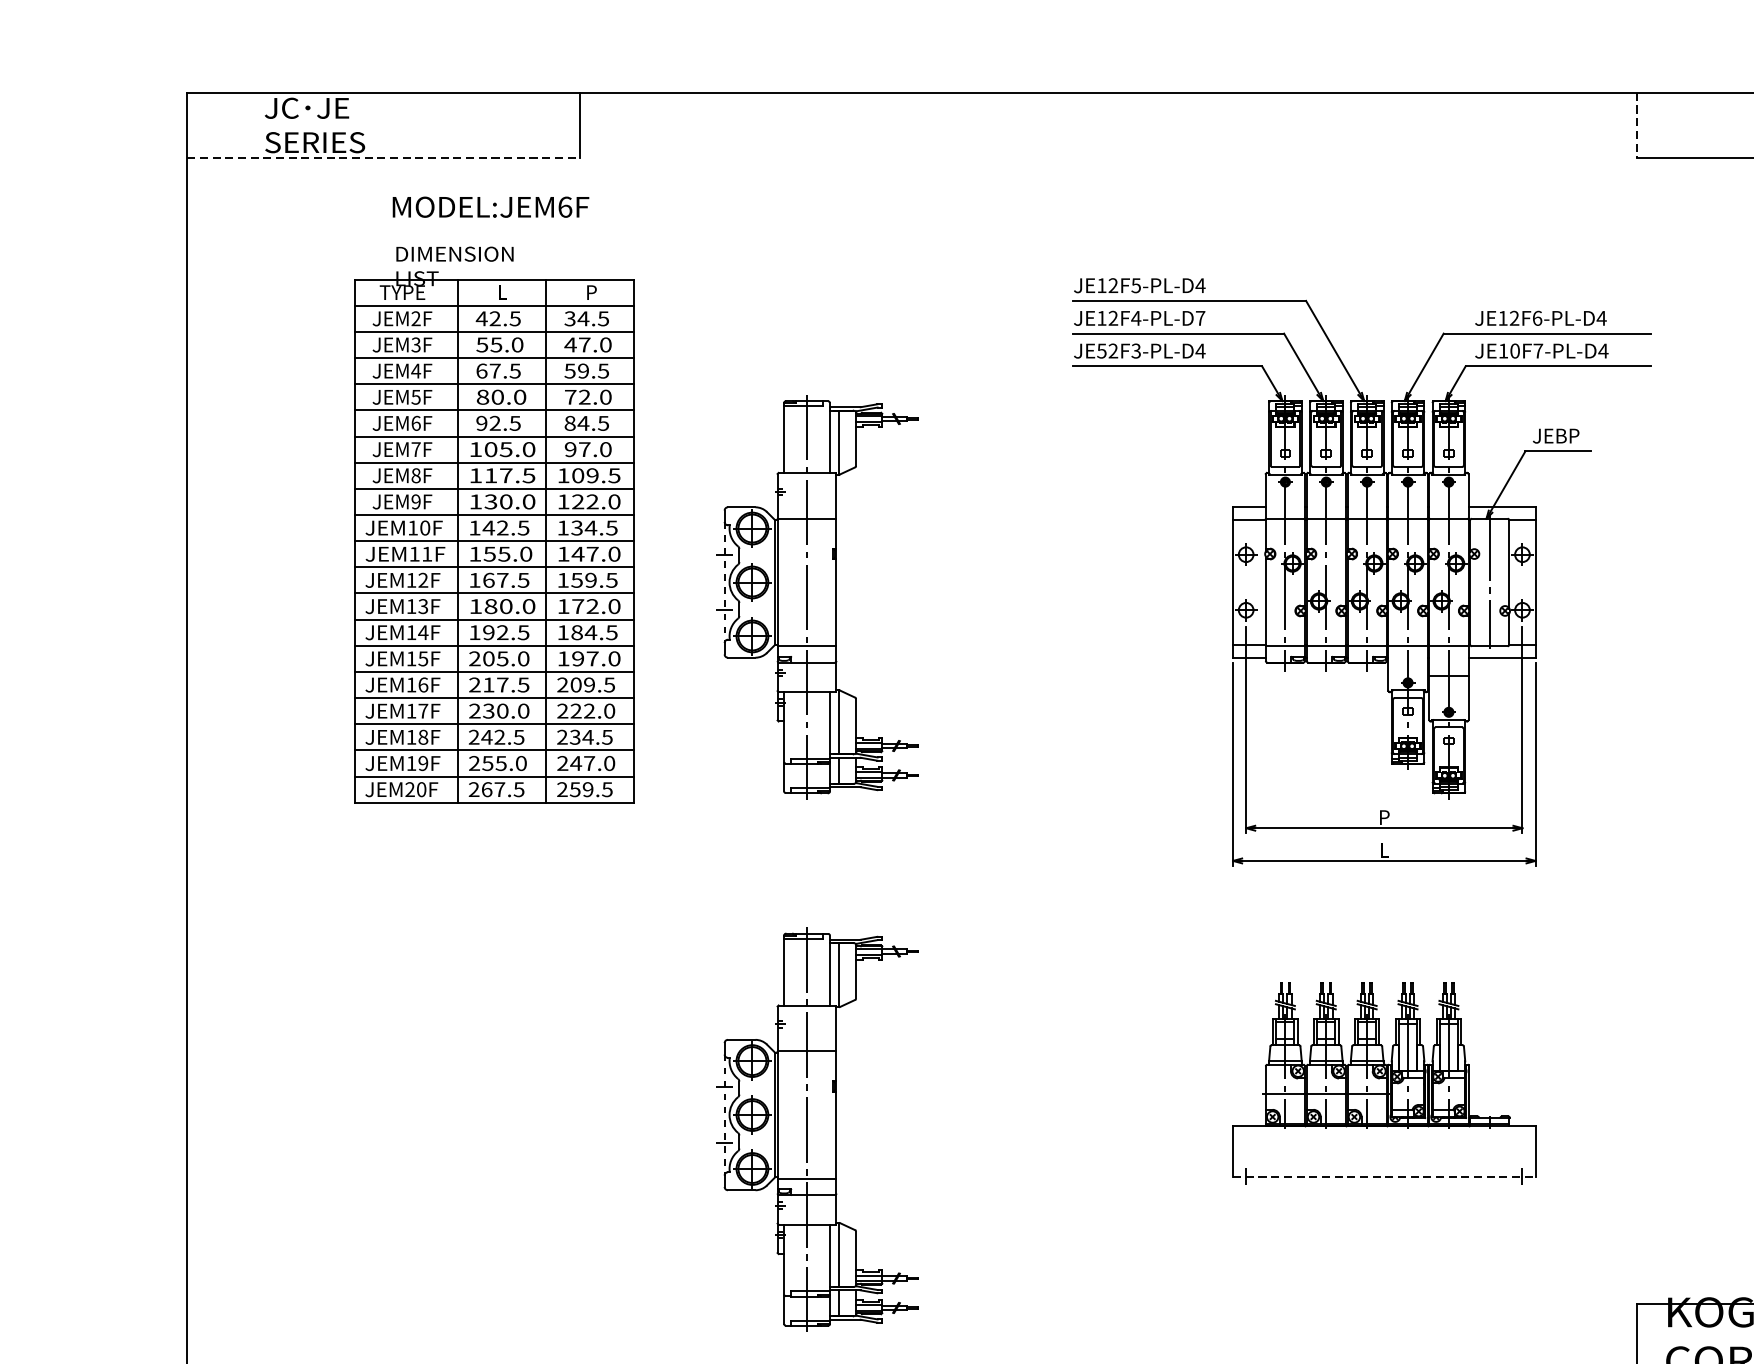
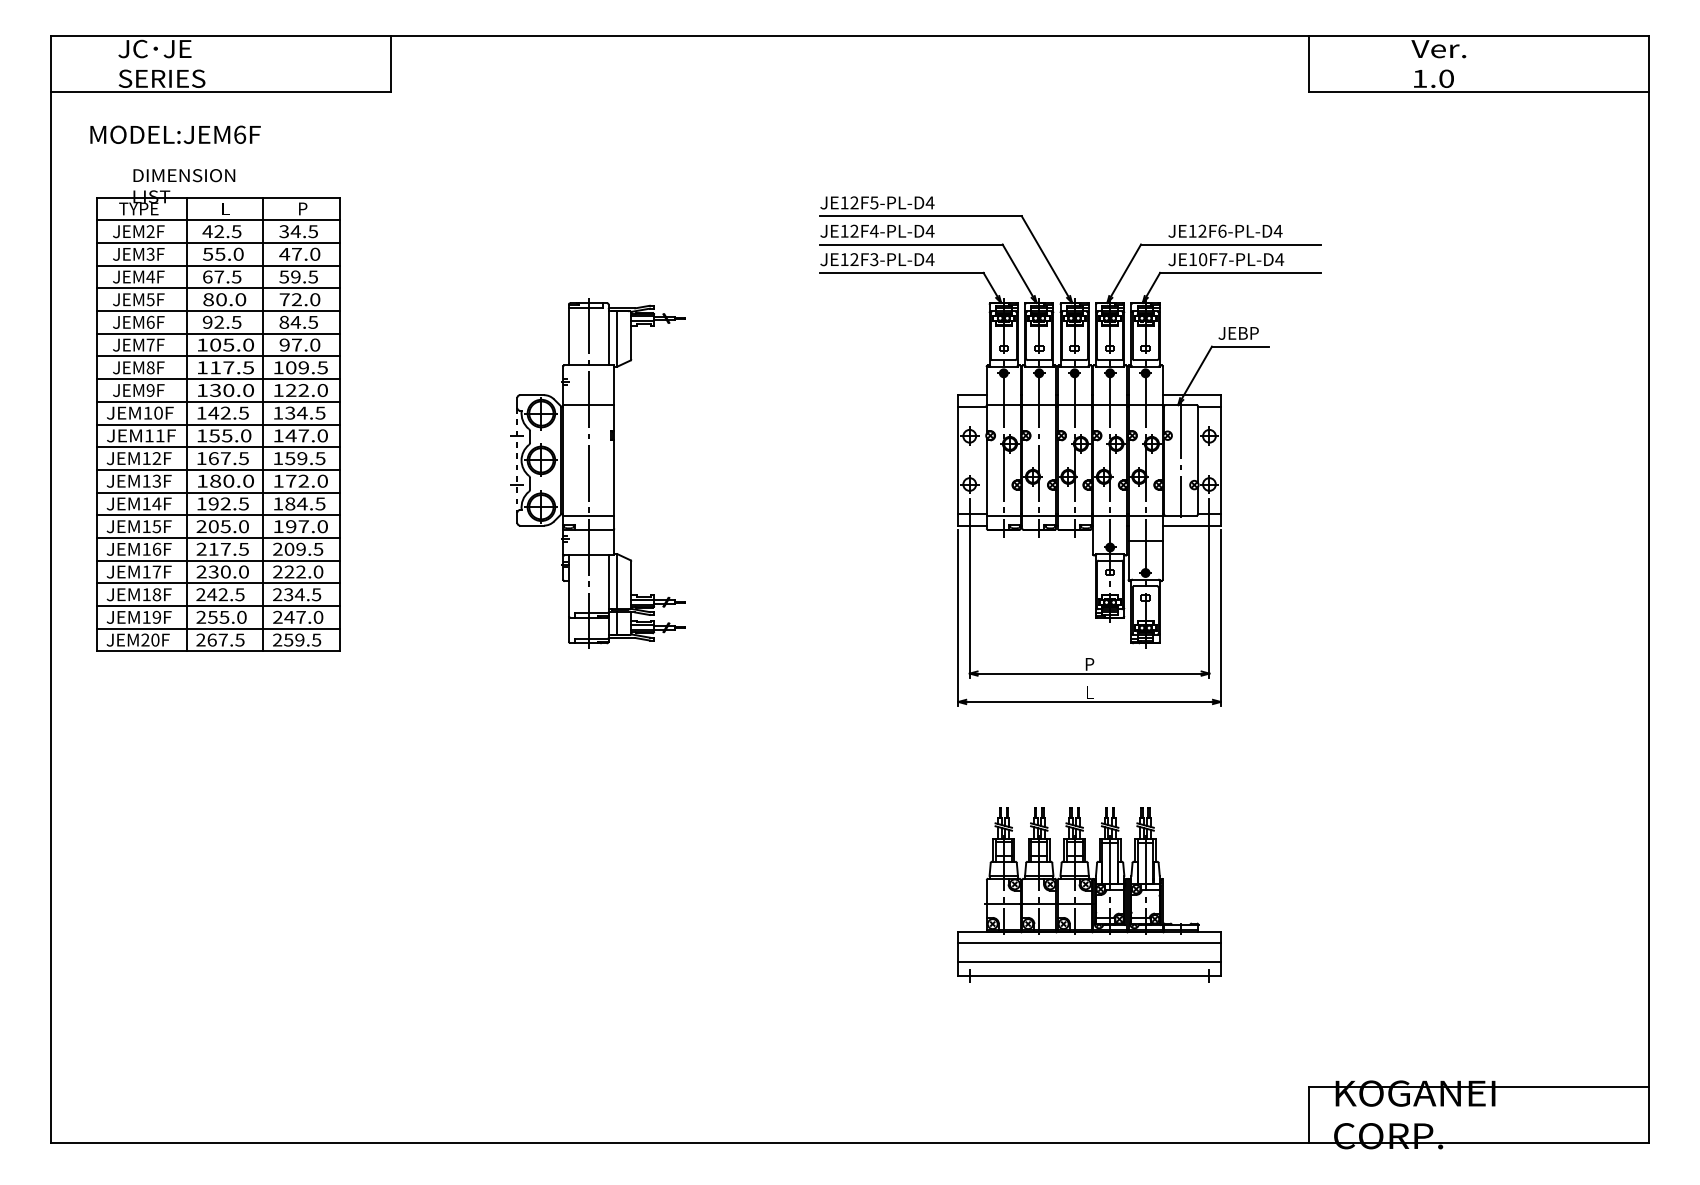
line: (1636, 126) -> (1308, 64), dashed -> solid
line: (383, 158) -> (221, 92), dashed -> solid
text: (490, 206) -> (175, 134), moved
text: (1199, 318) -> (929, 231), JE12F4-PL-D7 -> JE12F4-PL-D4
text: (1101, 350) -> (844, 259), JE52F3-PL-D4 -> JE12F3-PL-D4
part: (494, 524) -> (218, 410), moved
part: (817, 1130) -> (597, 935), removed
line: (1384, 1139) -> (1089, 943), added
line: (1384, 1160) -> (1089, 961), added
line: (1385, 1176) -> (1090, 975), dashed -> solid

